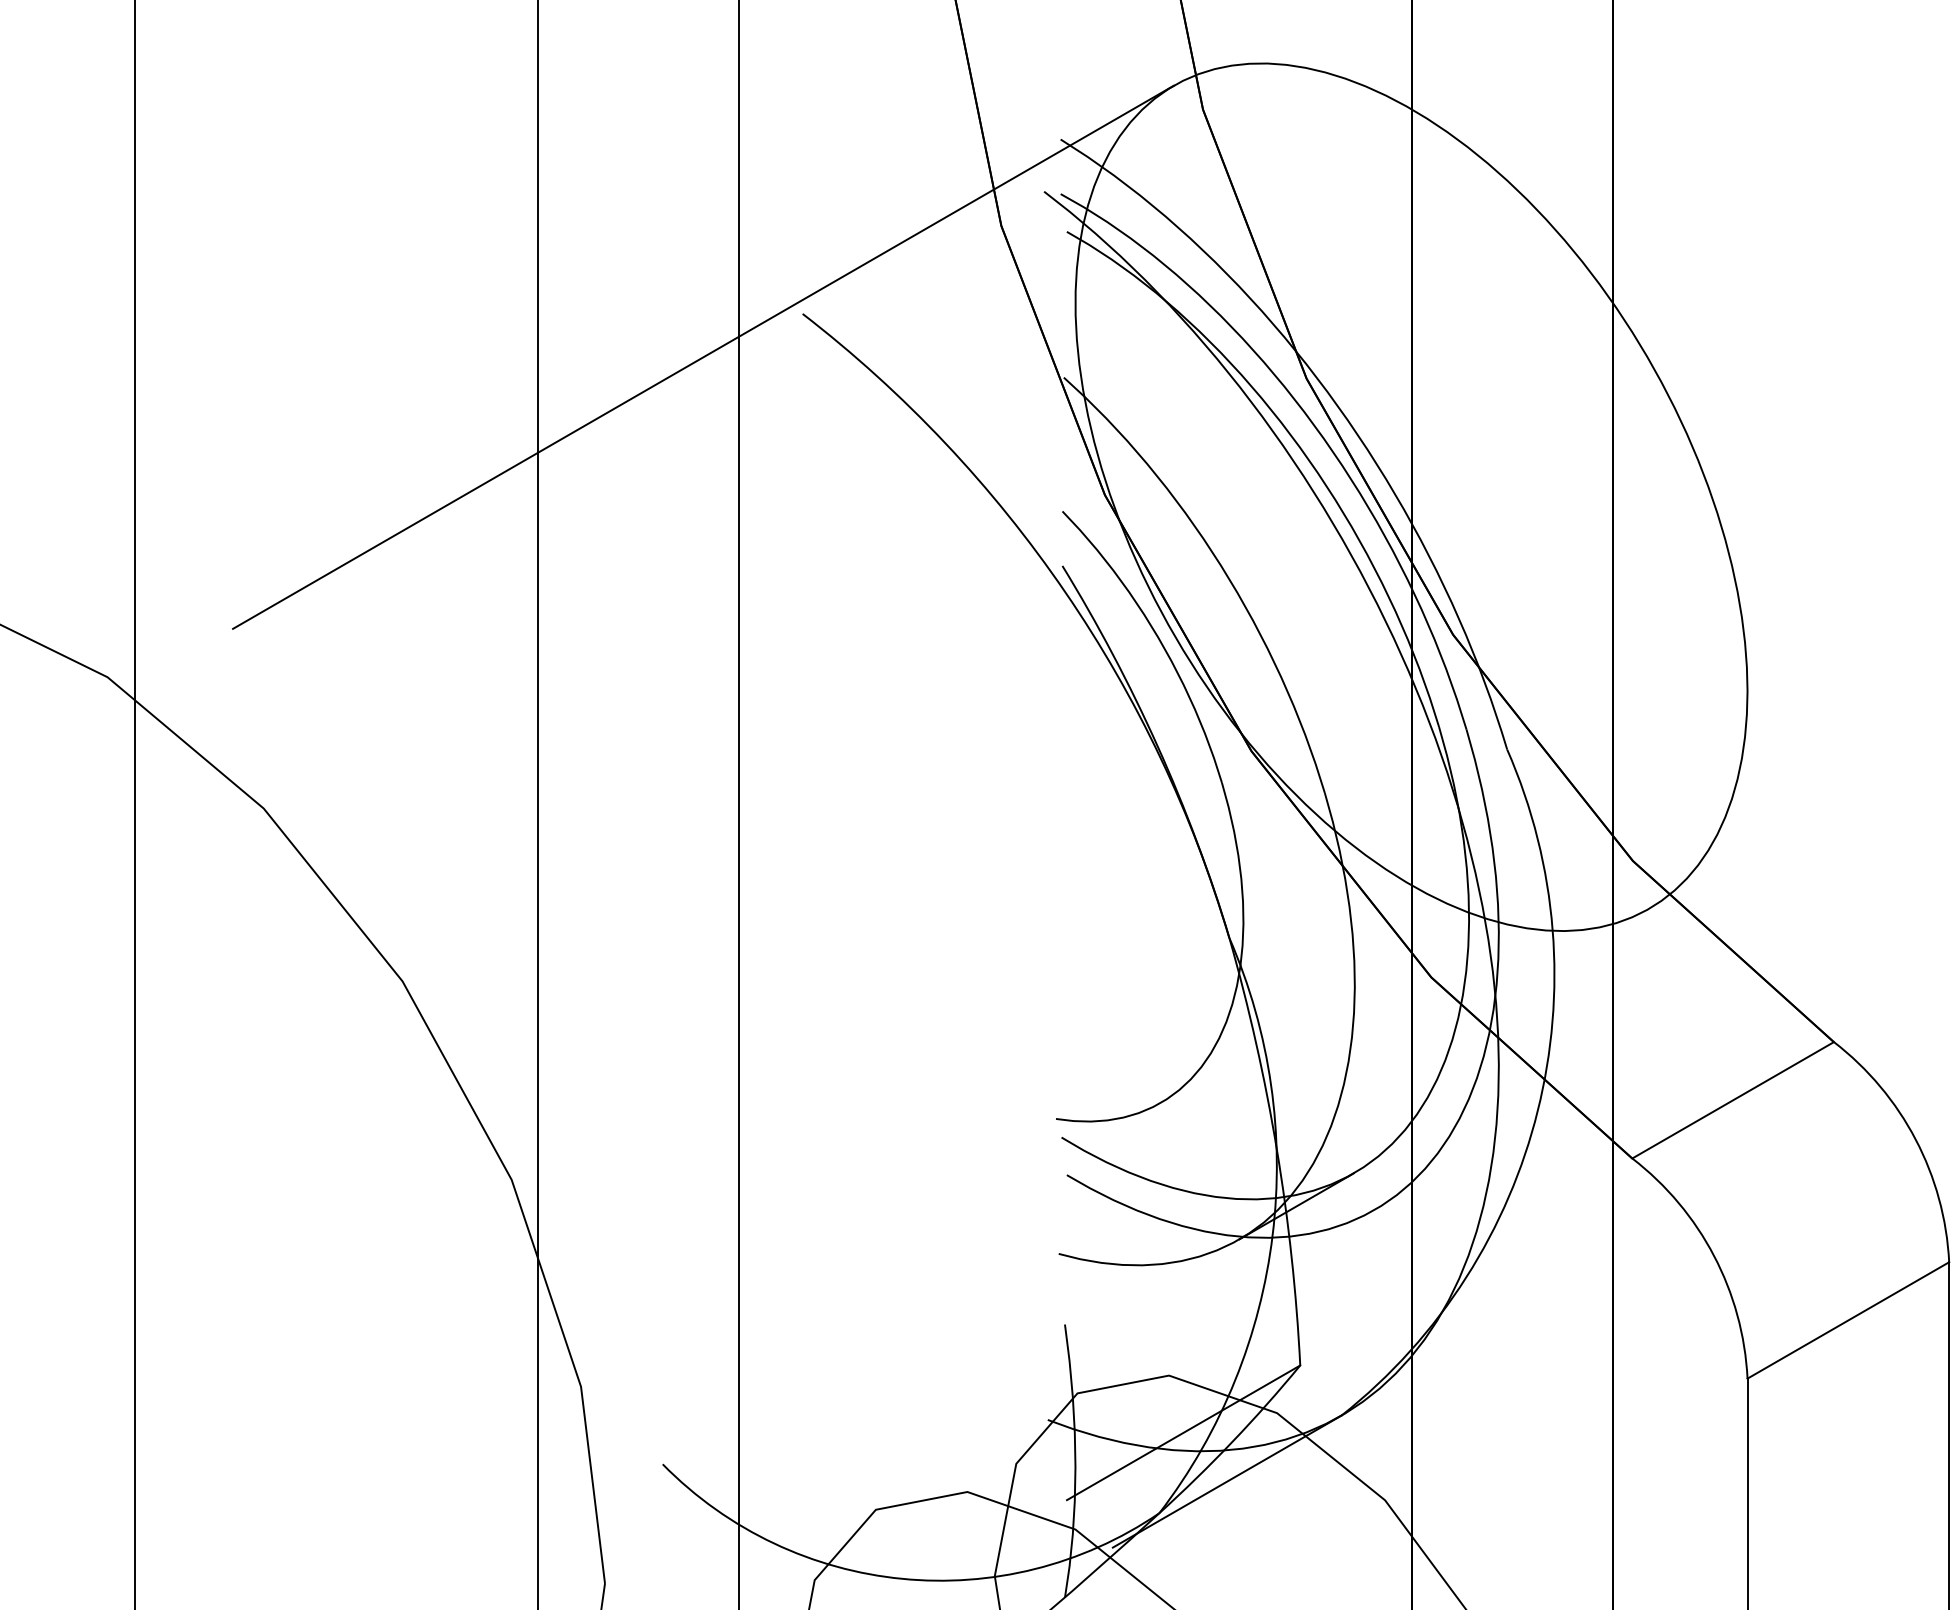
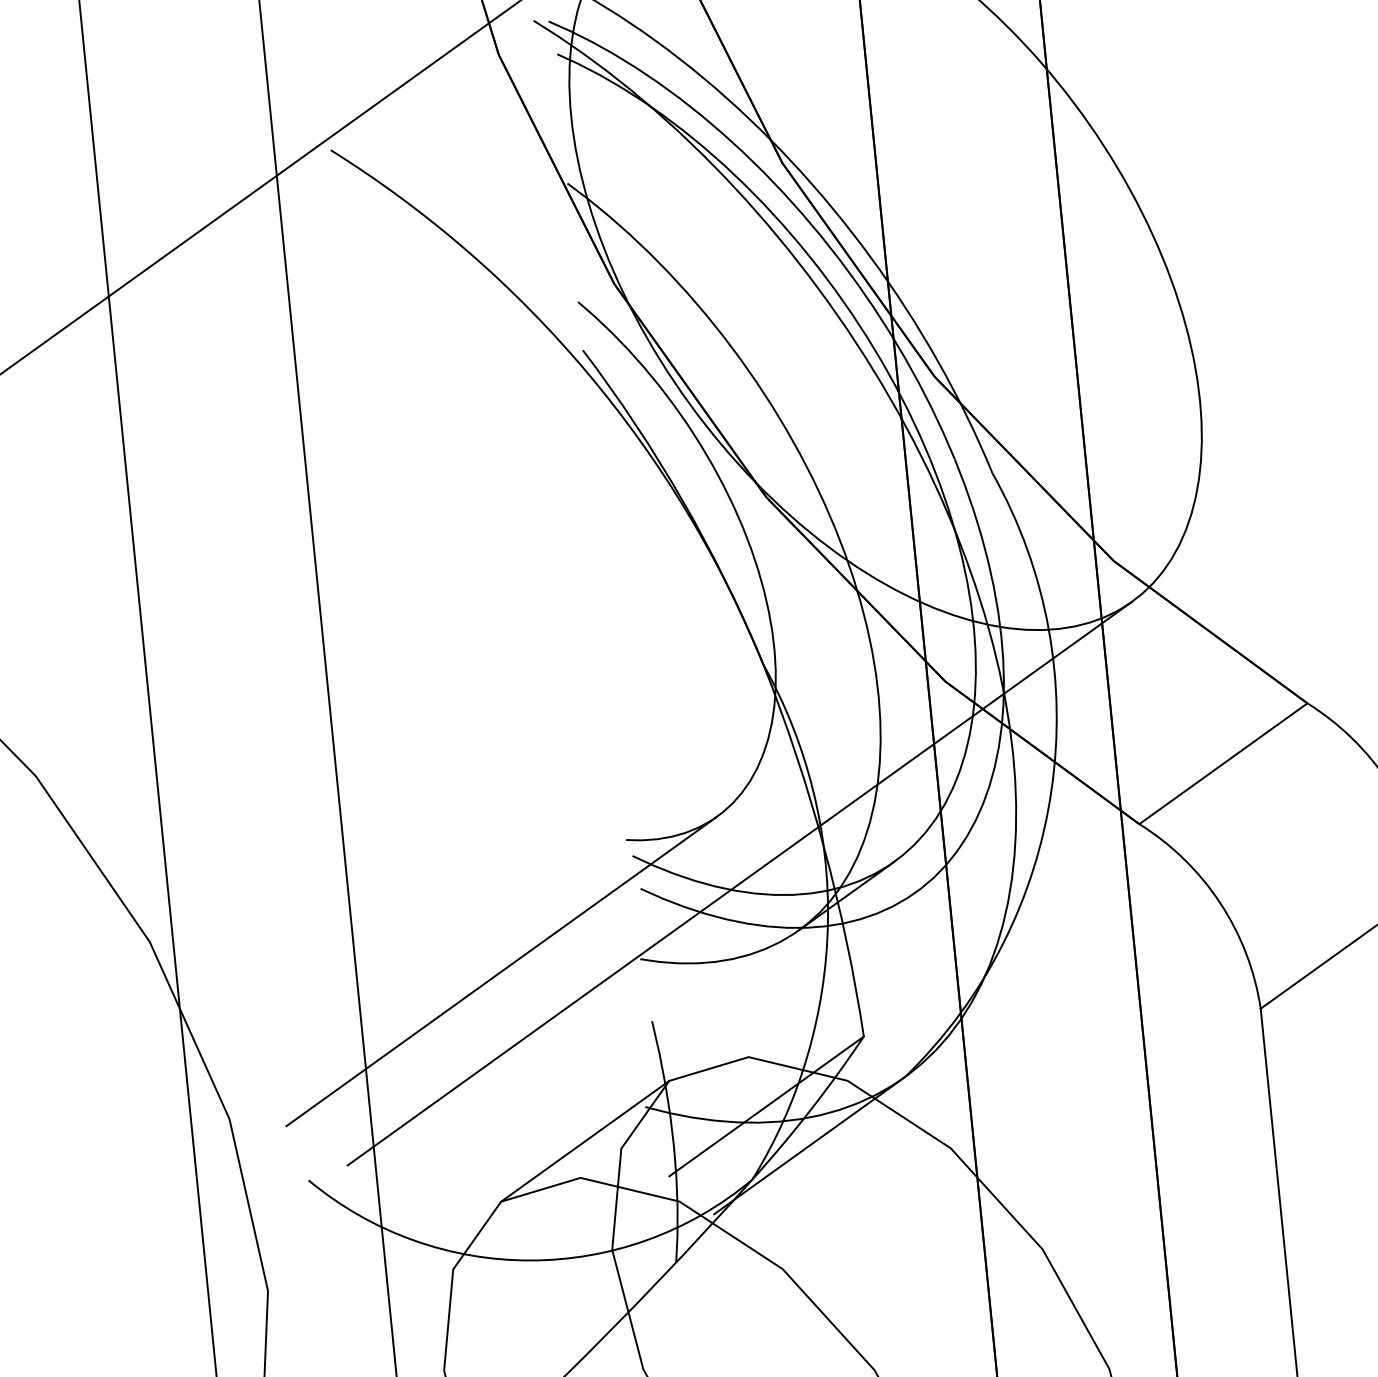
line: (1178, 1179) -> (739, 882), added
line: (902, 1251) -> (501, 970), added
line: (976, 1451) -> (585, 1141), added

